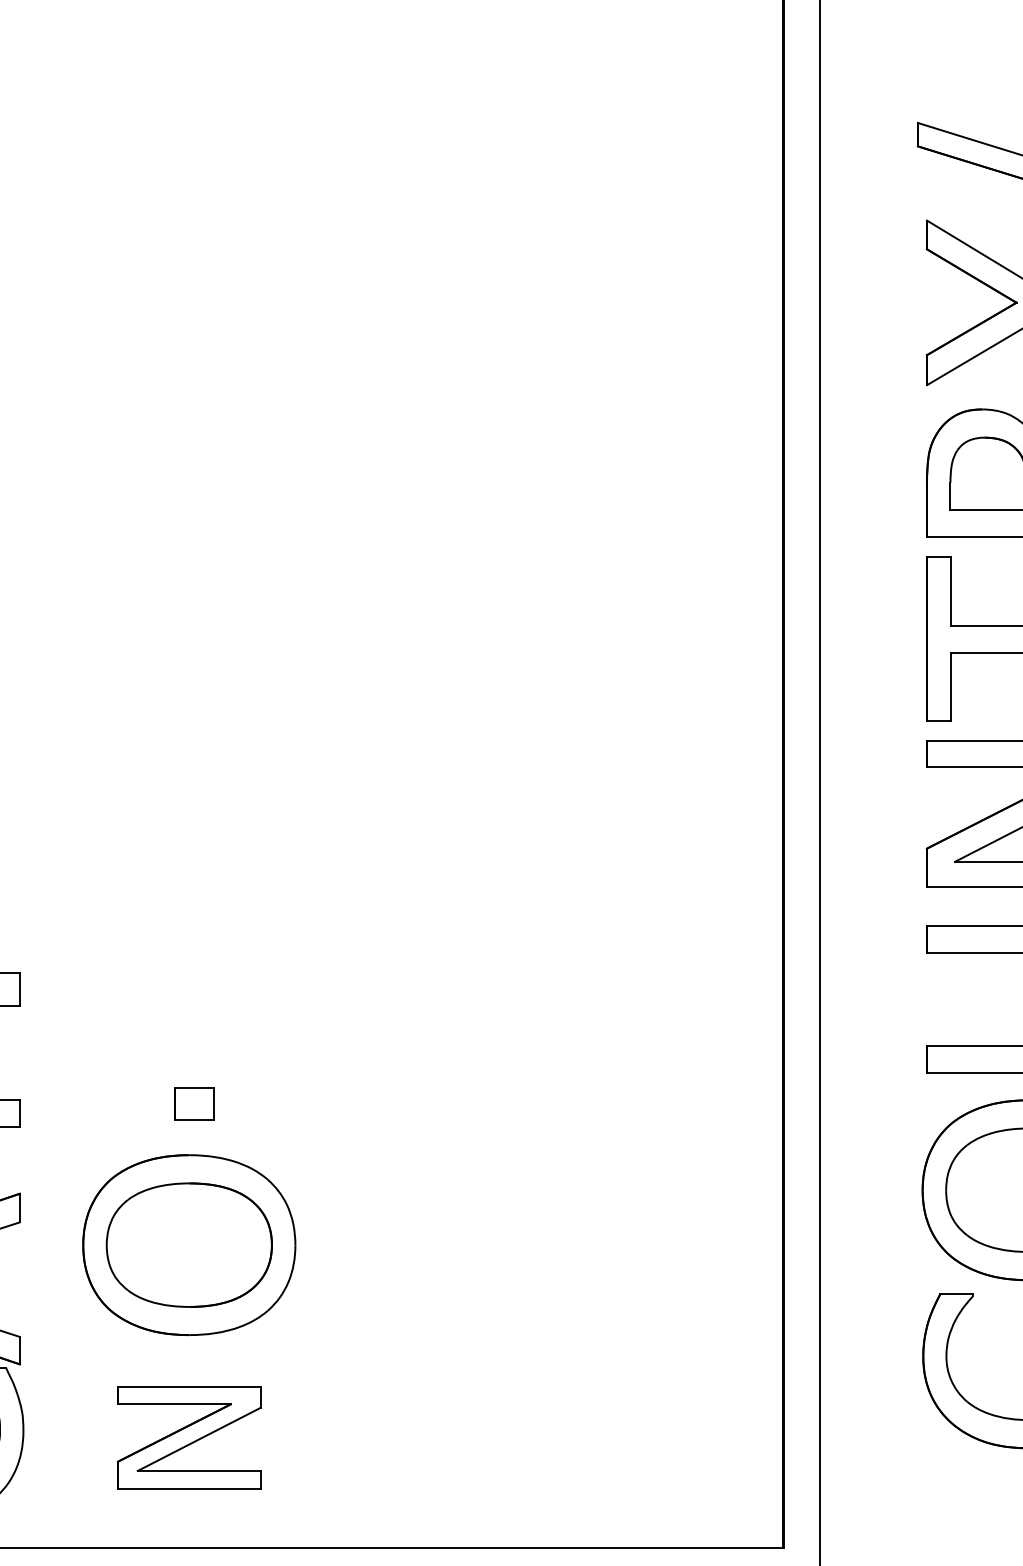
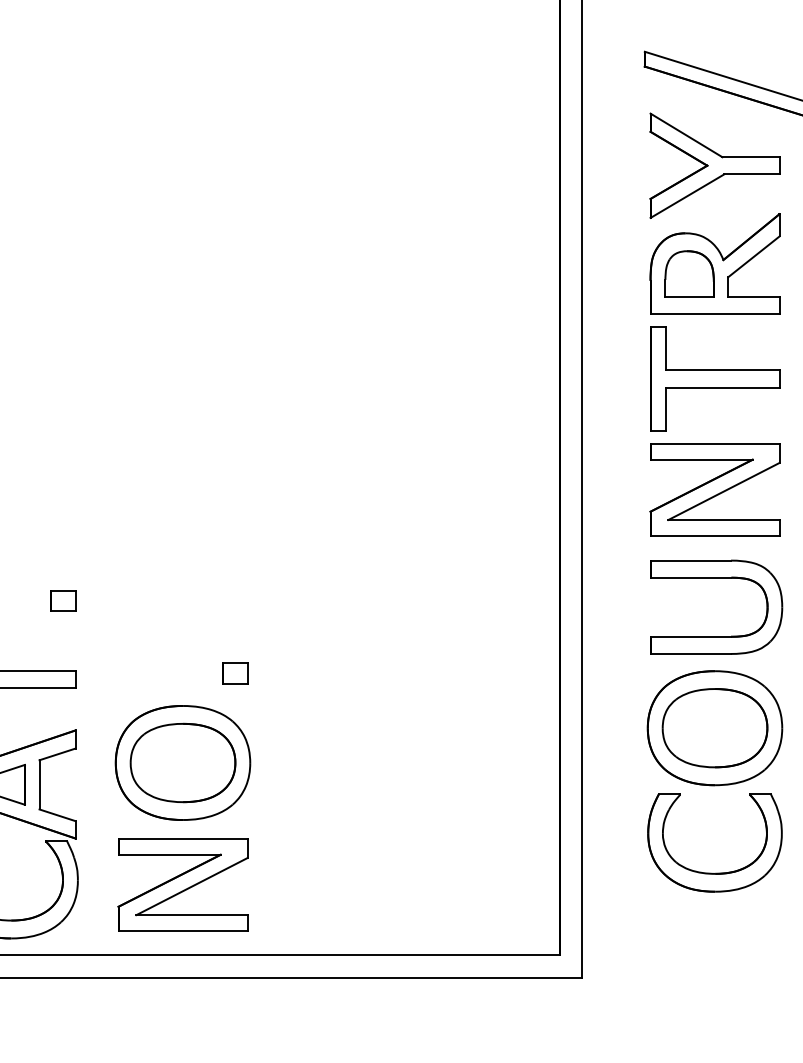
part: (194, 1103) -> (235, 673), moved
part: (188, 1436) -> (182, 884), size x1.43

